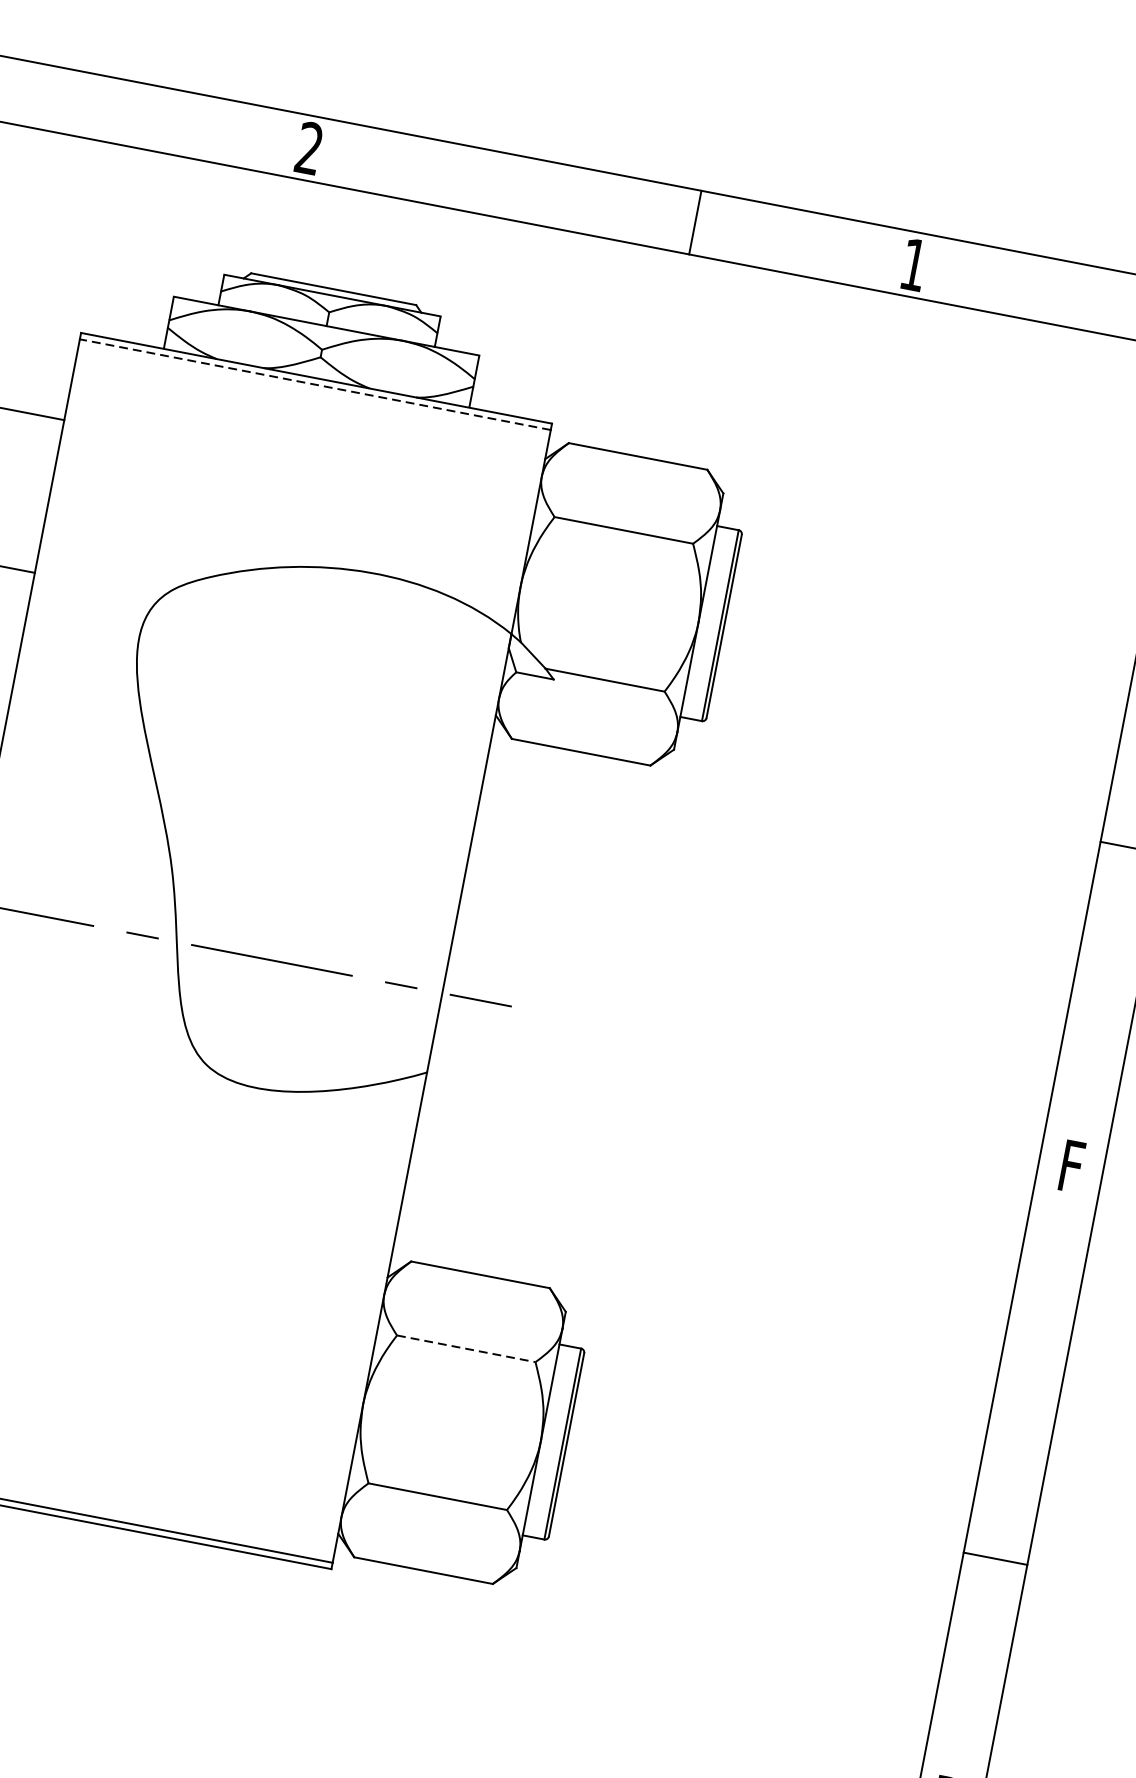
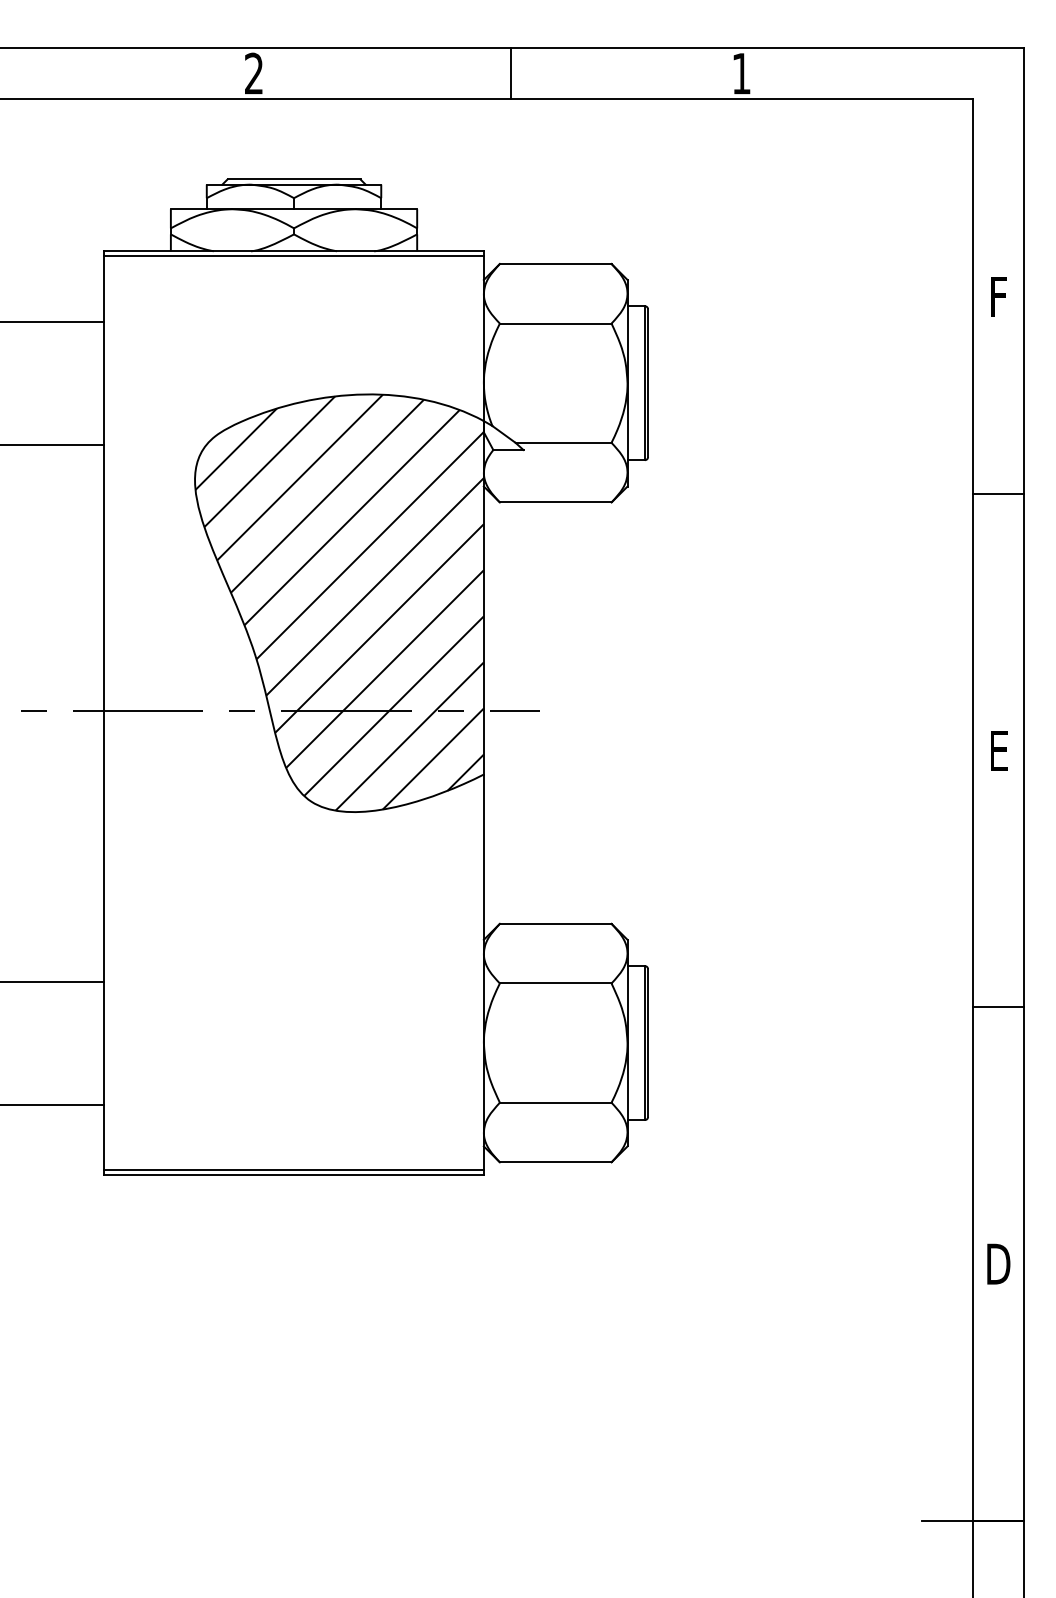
line: (695, 222) -> (511, 73), moved
line: (315, 384) -> (294, 256), dashed -> solid
hatch: (289, 824) -> (339, 602), added
text: (1072, 1165) -> (999, 750), F -> E
line: (465, 1348) -> (555, 983), dashed -> solid
line: (995, 1558) -> (998, 1007), moved

